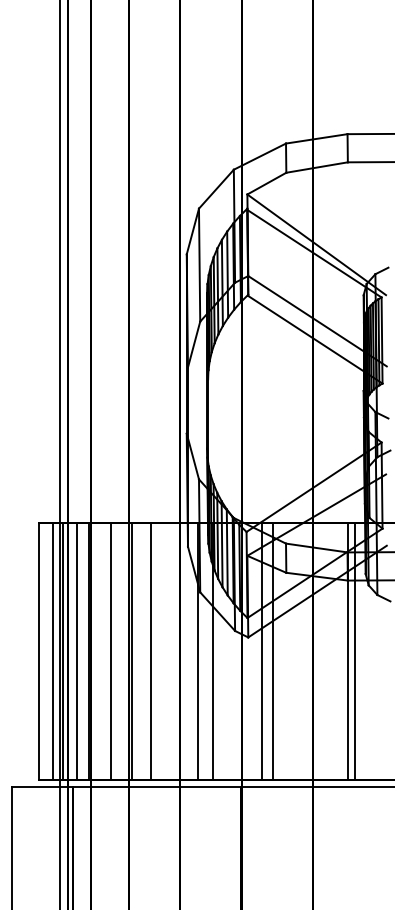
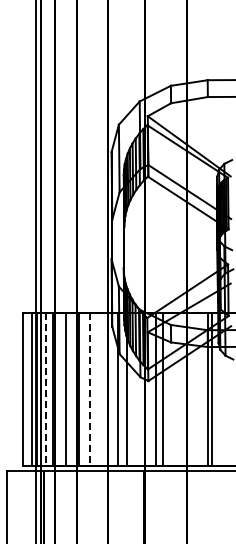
line: (76, 651) -> (45, 389), solid -> dashed
line: (149, 651) -> (89, 389), solid -> dashed

